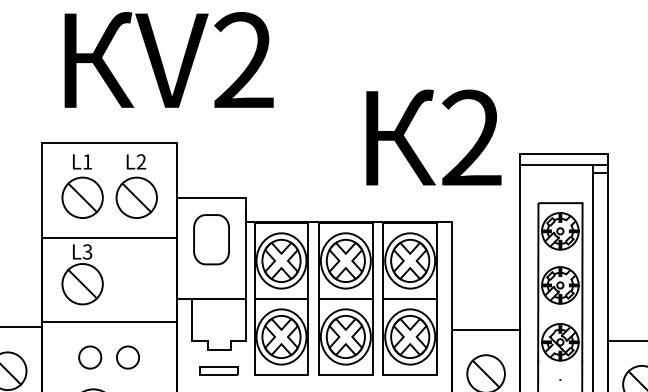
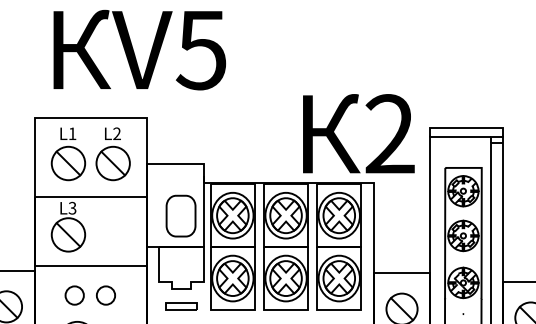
text: (243, 59) -> (201, 49), V2 -> V5
text: (433, 137) -> (358, 133), moved
part: (210, 238) -> (180, 215), moved

